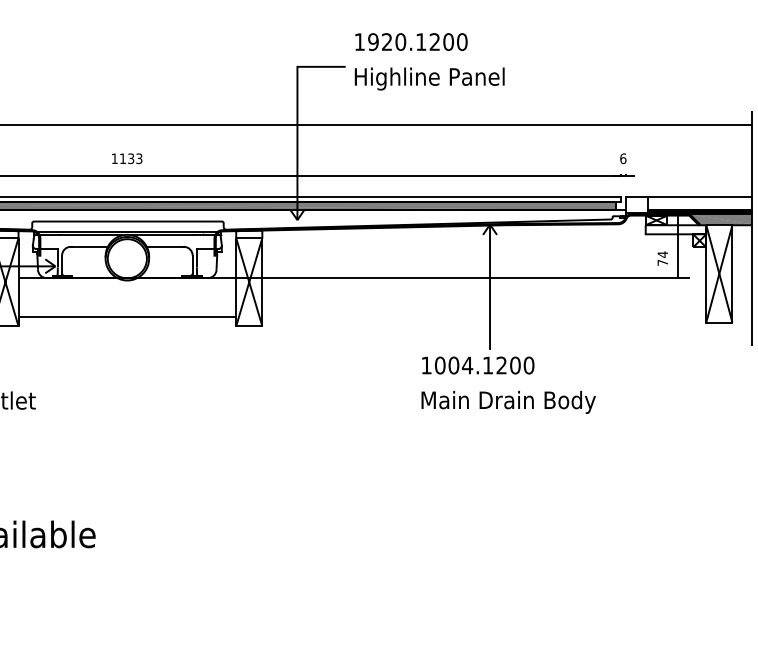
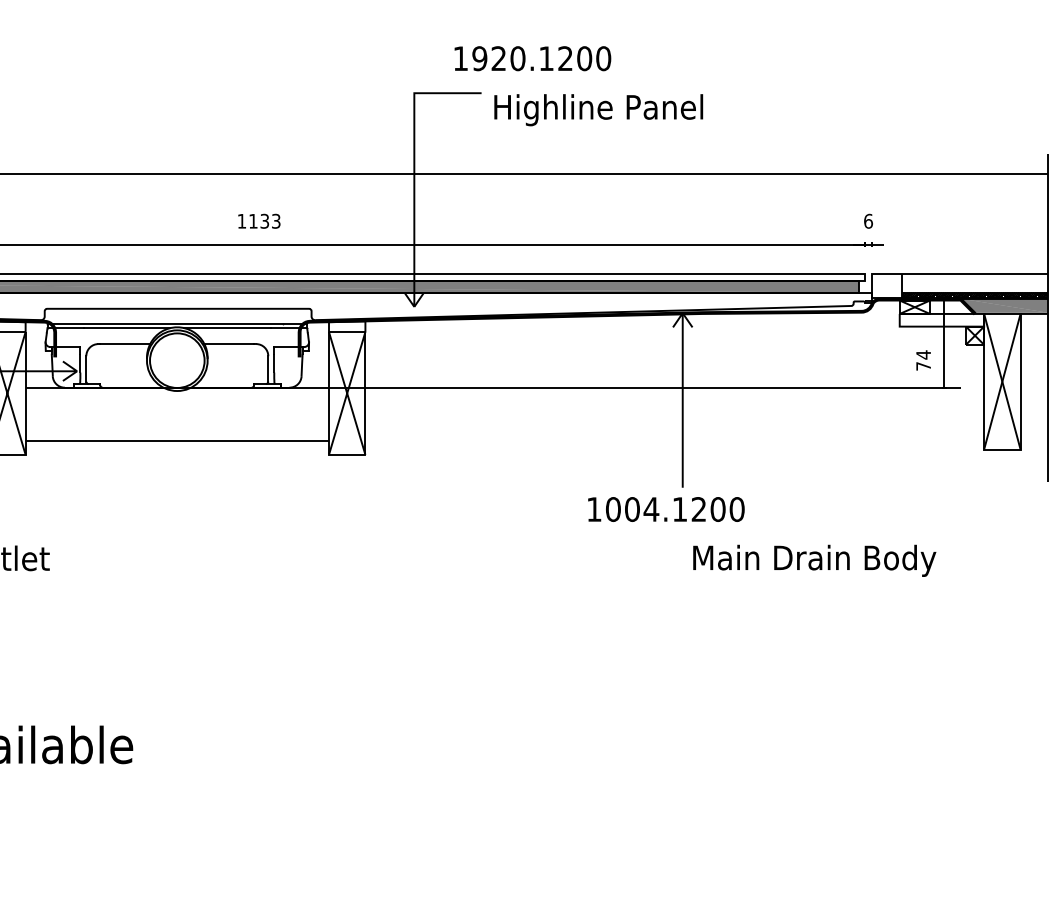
text: (411, 41) -> (532, 57), moved
text: (127, 158) -> (259, 220), moved
text: (508, 401) -> (814, 559), moved

